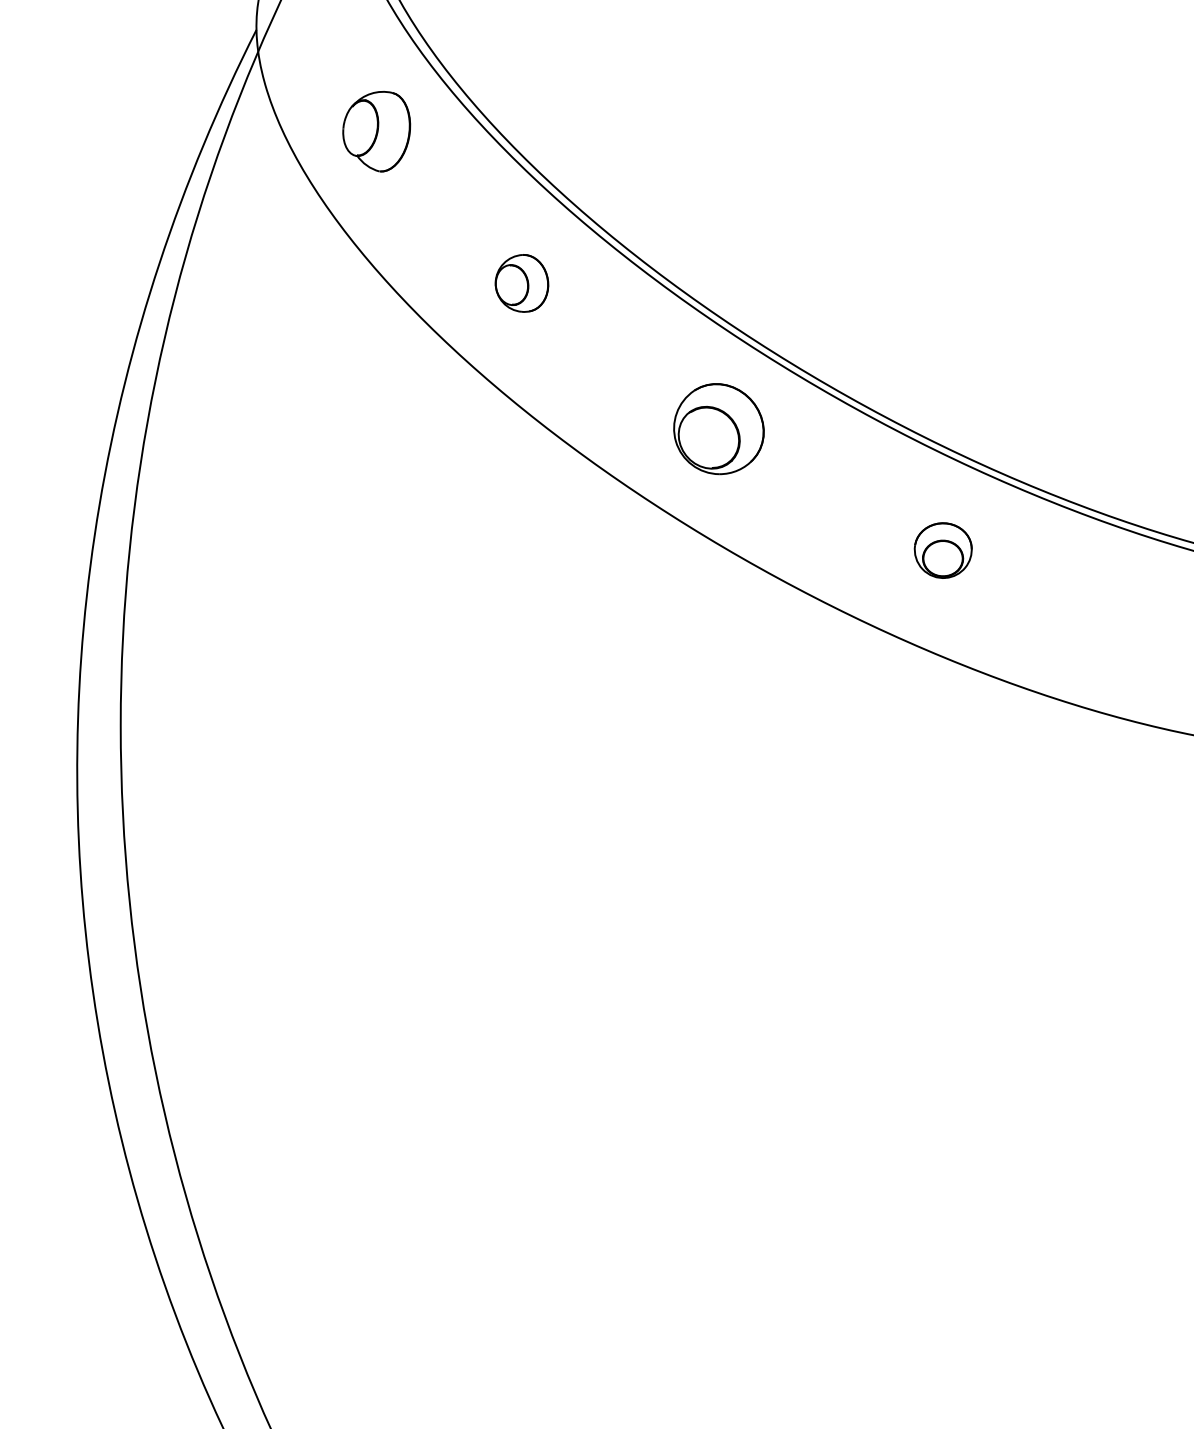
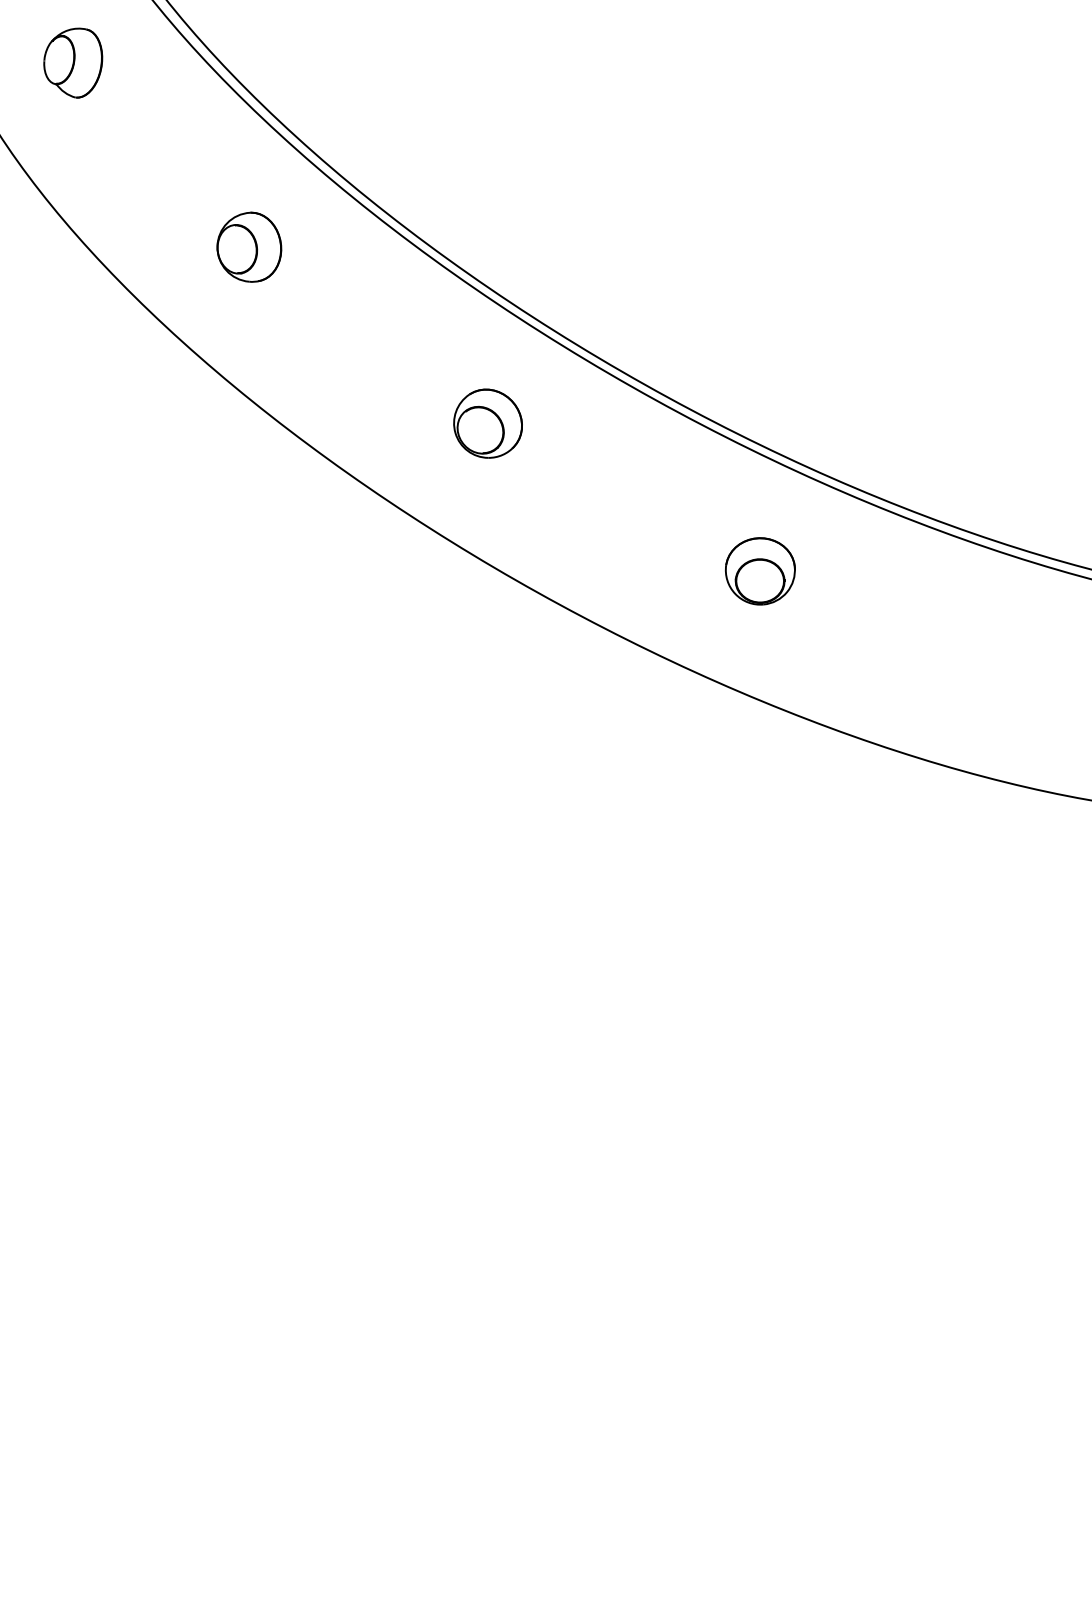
part: (376, 131) -> (72, 62), size x0.71
part: (718, 428) -> (487, 423), size x0.62

